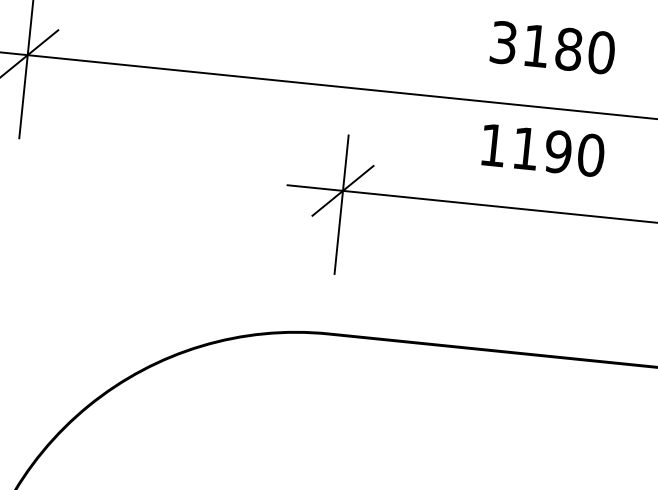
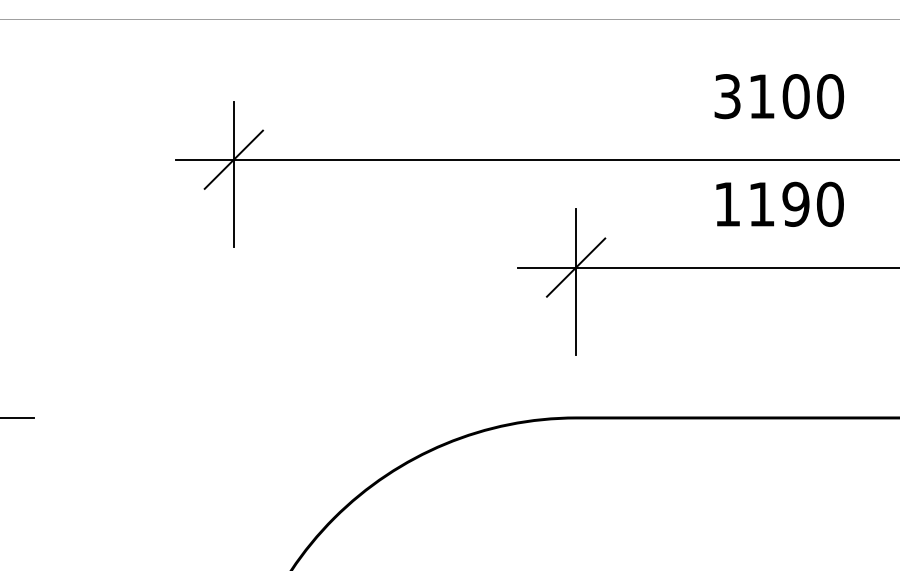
text: (568, 49) -> (795, 96), 3180 -> 3100

